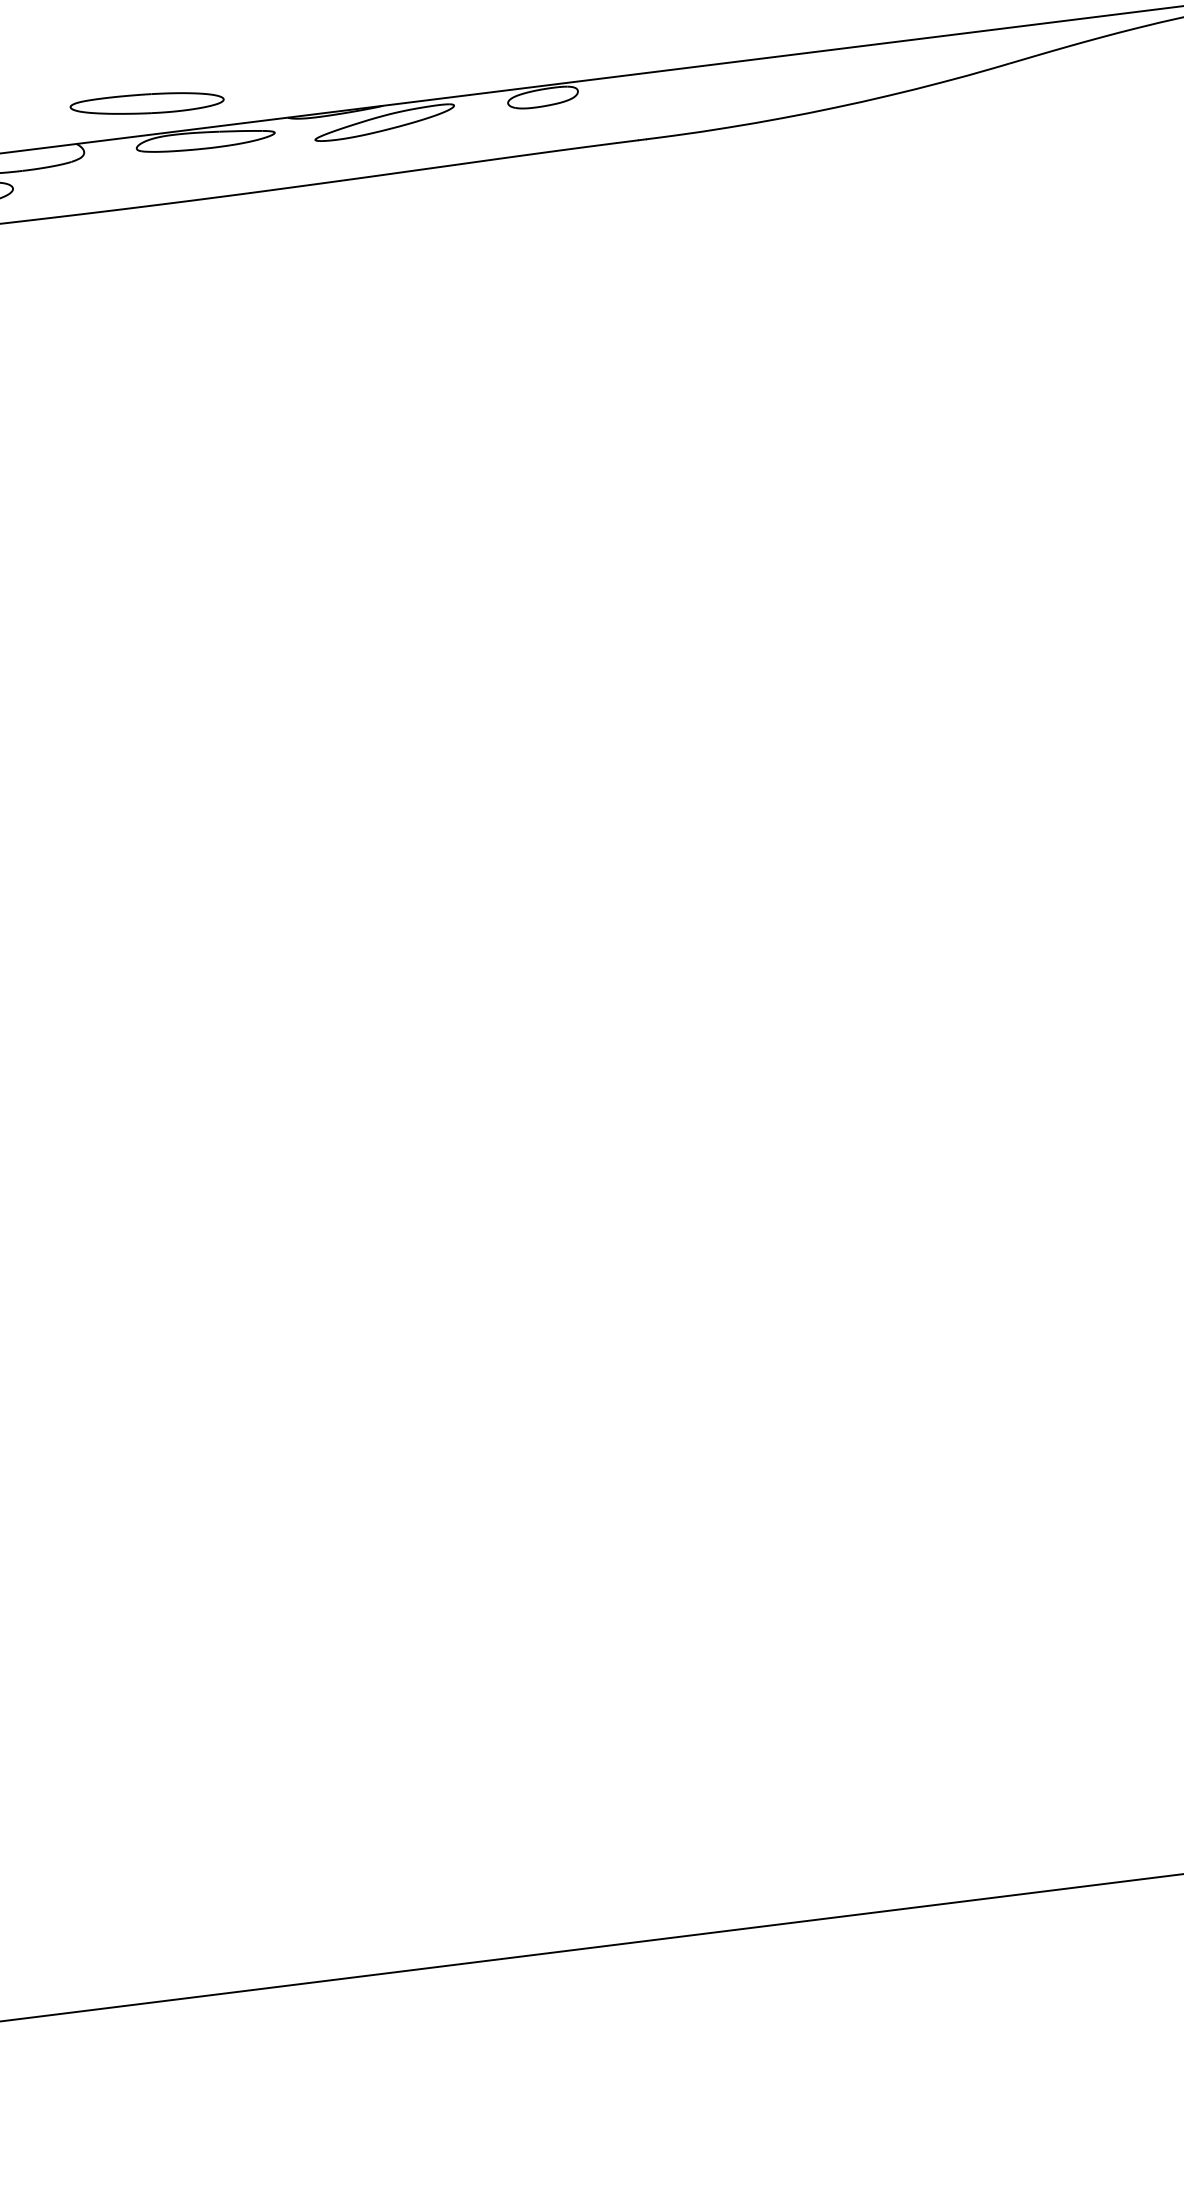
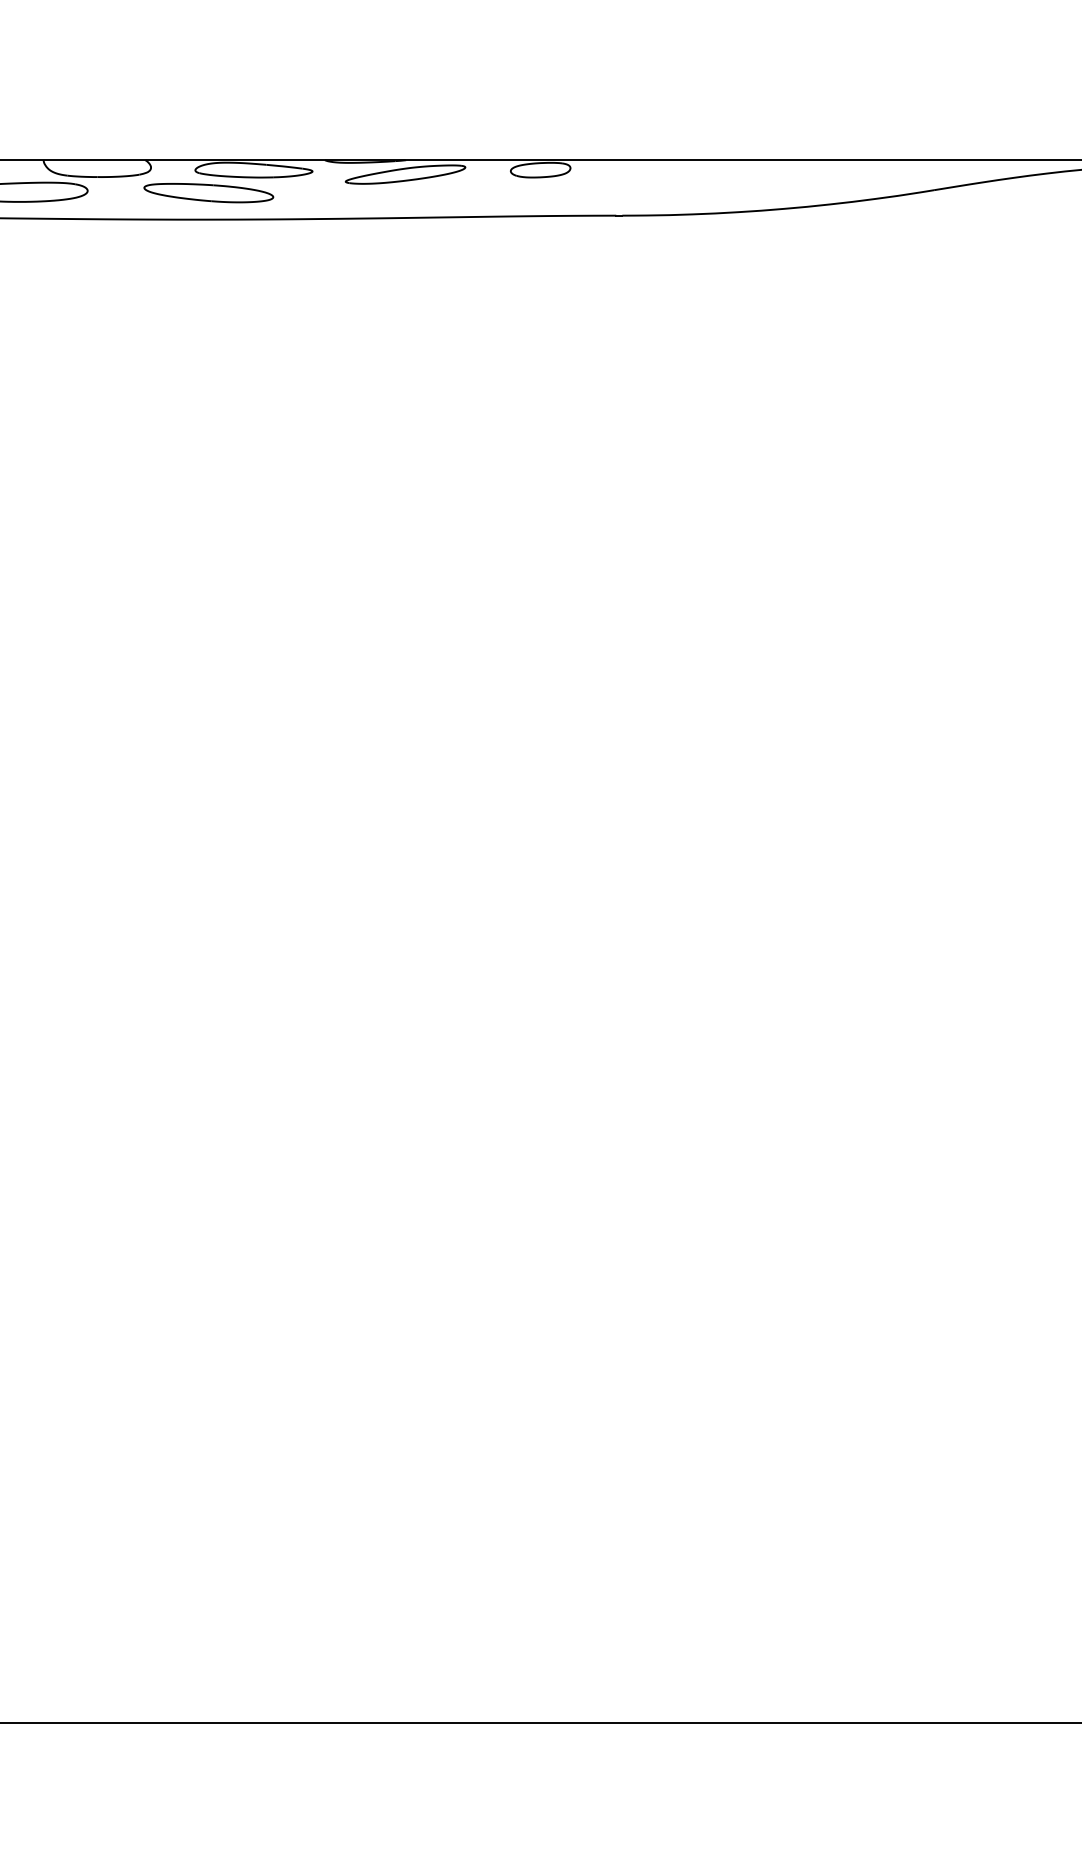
part: (146, 104) -> (208, 193), moved

